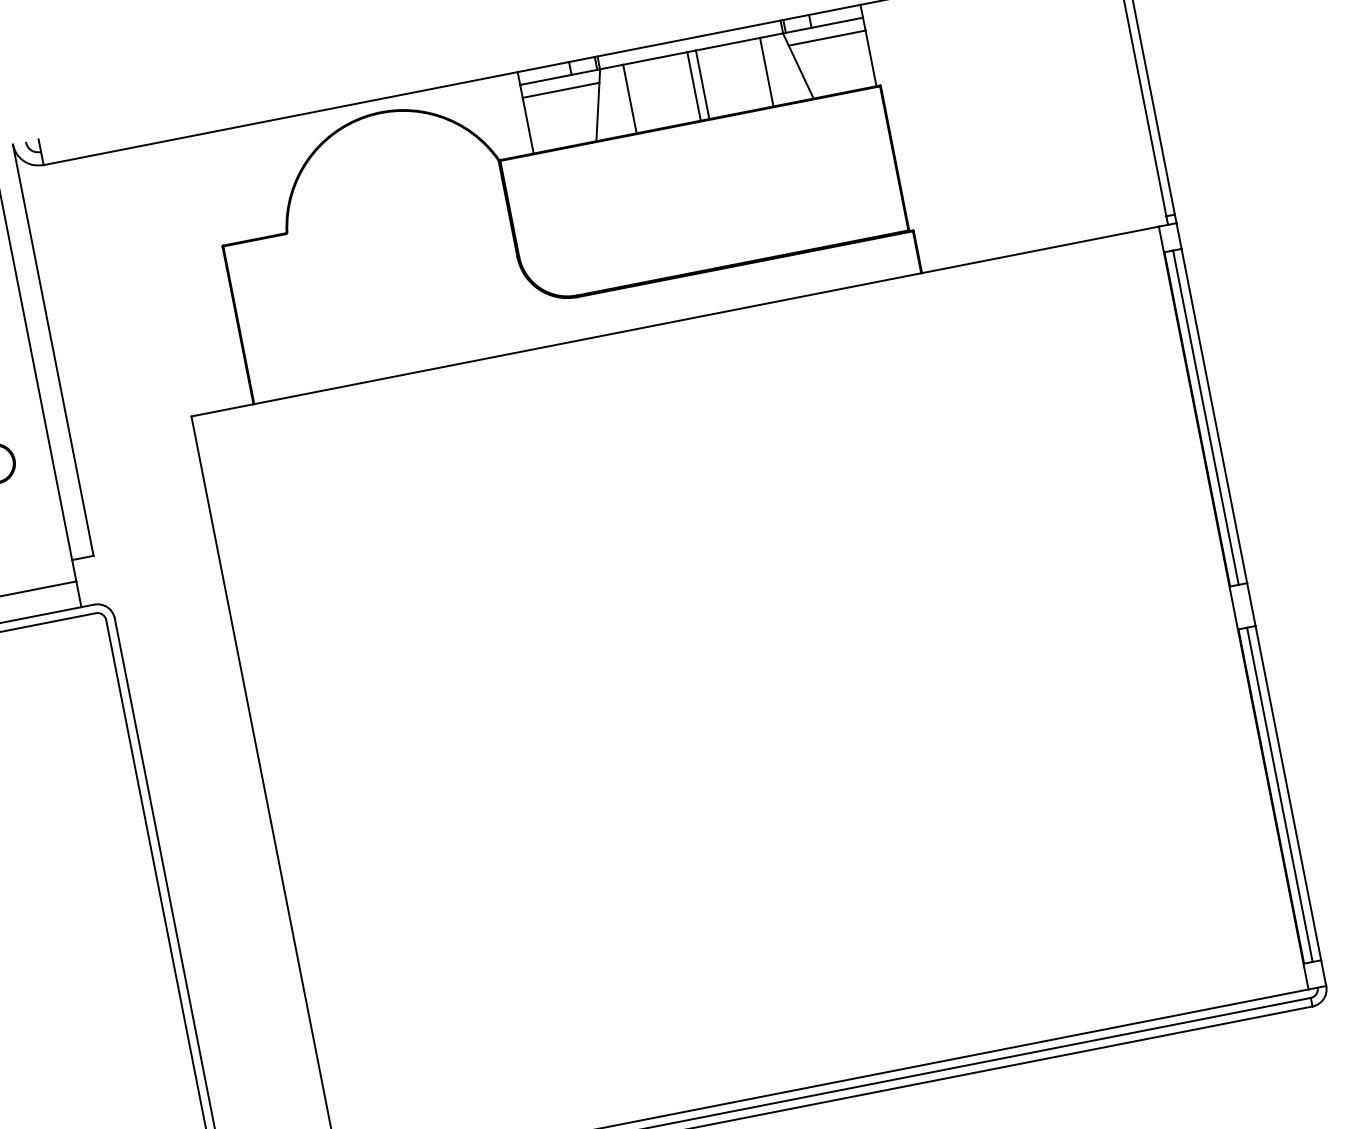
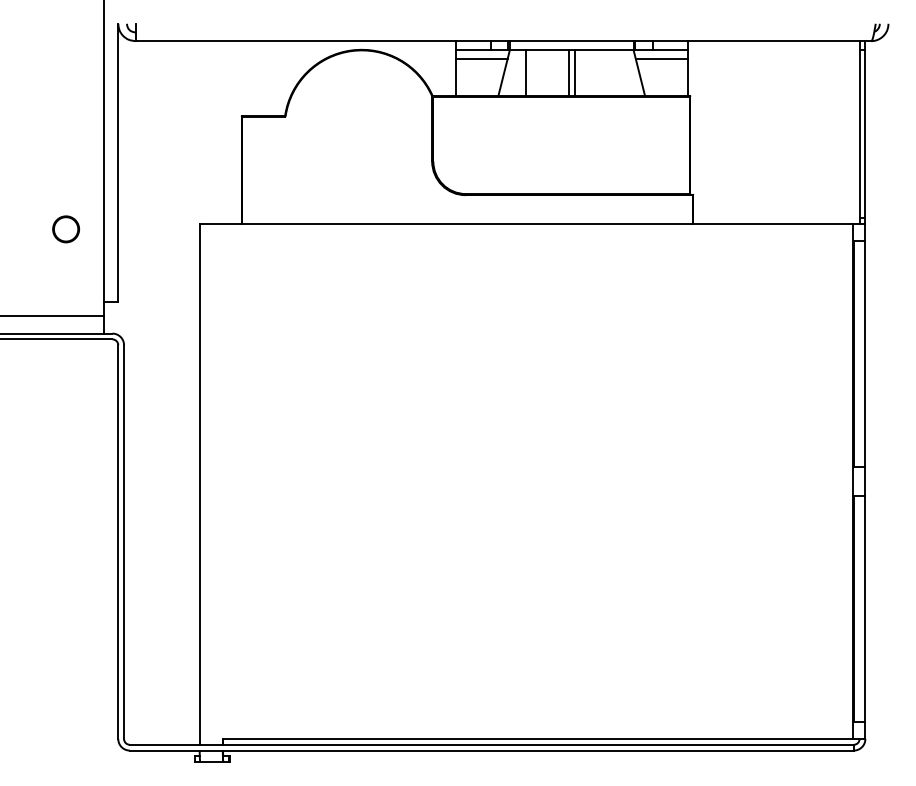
line: (767, 71) -> (618, 72), removed
line: (1205, 417) -> (859, 353), removed
line: (1279, 794) -> (859, 608), removed

